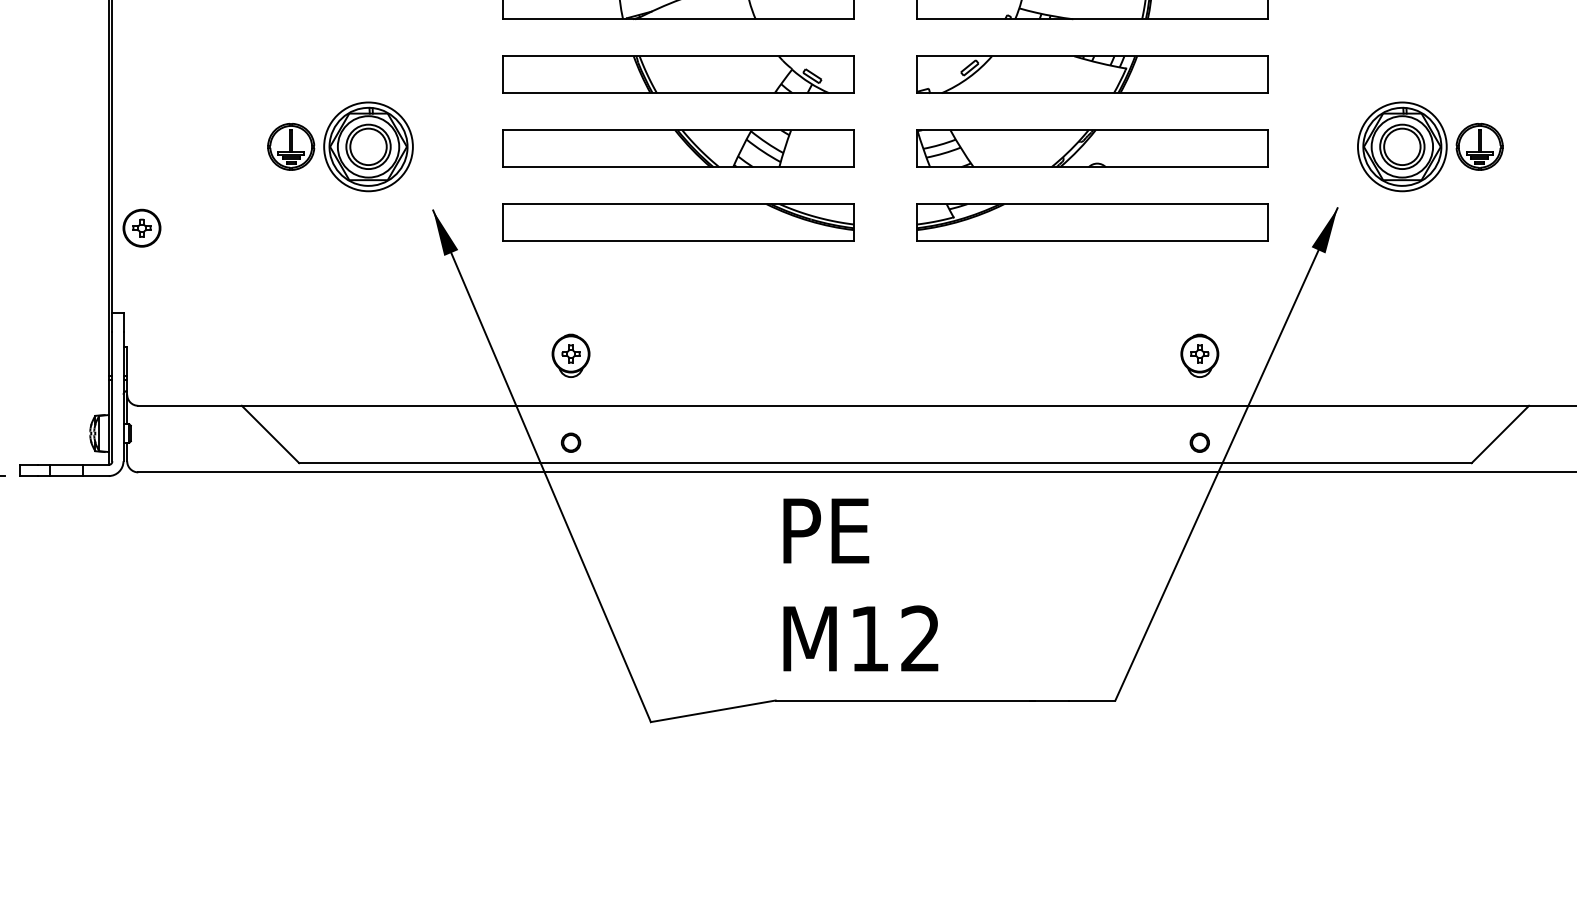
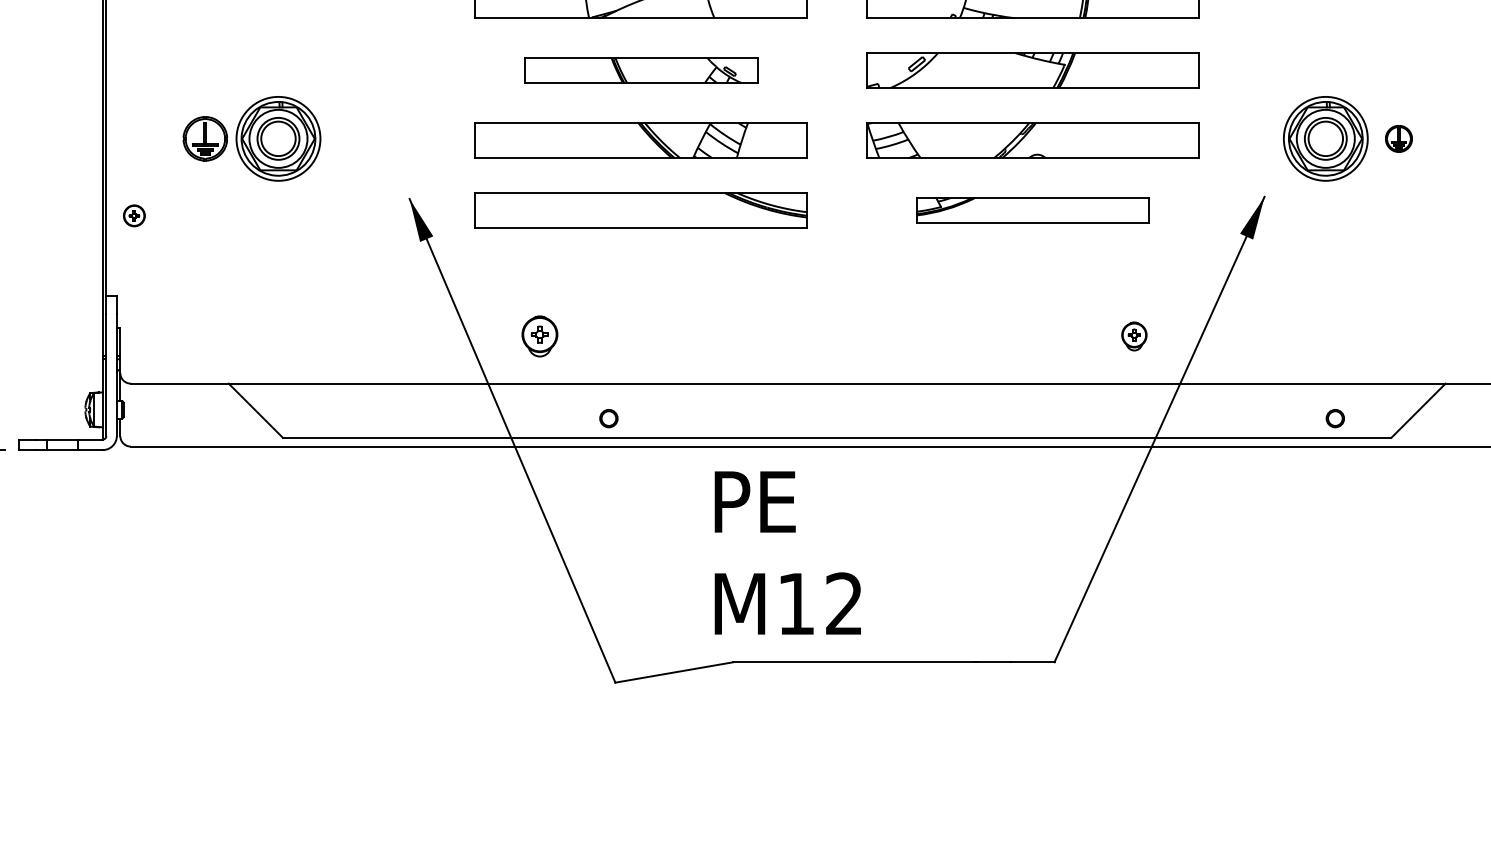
part: (677, 74) -> (640, 70), size x0.7
part: (339, 146) -> (251, 138), moved
part: (1479, 146) -> (1398, 138), size x0.6
part: (1092, 222) -> (1032, 210), size x0.7
part: (142, 227) -> (134, 215), size x0.6
part: (1199, 355) -> (1134, 336), size x0.7
circle: (570, 442) -> (608, 418), moved
circle: (1198, 442) -> (1334, 418), moved
text: (860, 584) -> (787, 552), moved

